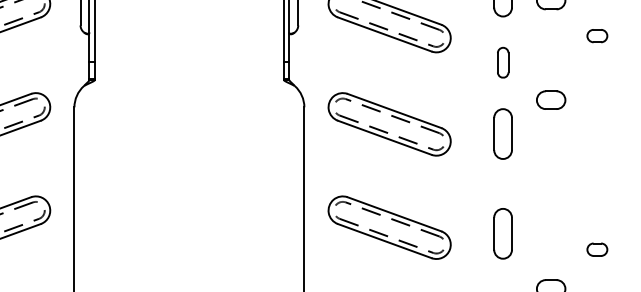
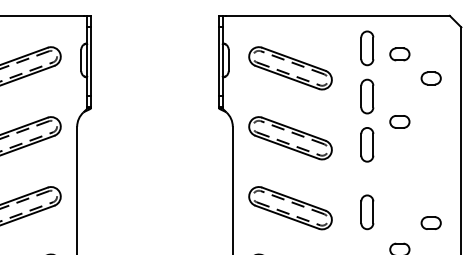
part: (596, 36) -> (430, 78), size x1.43
part: (503, 62) -> (367, 96), size x1.67
part: (596, 248) -> (430, 222), size x1.43

